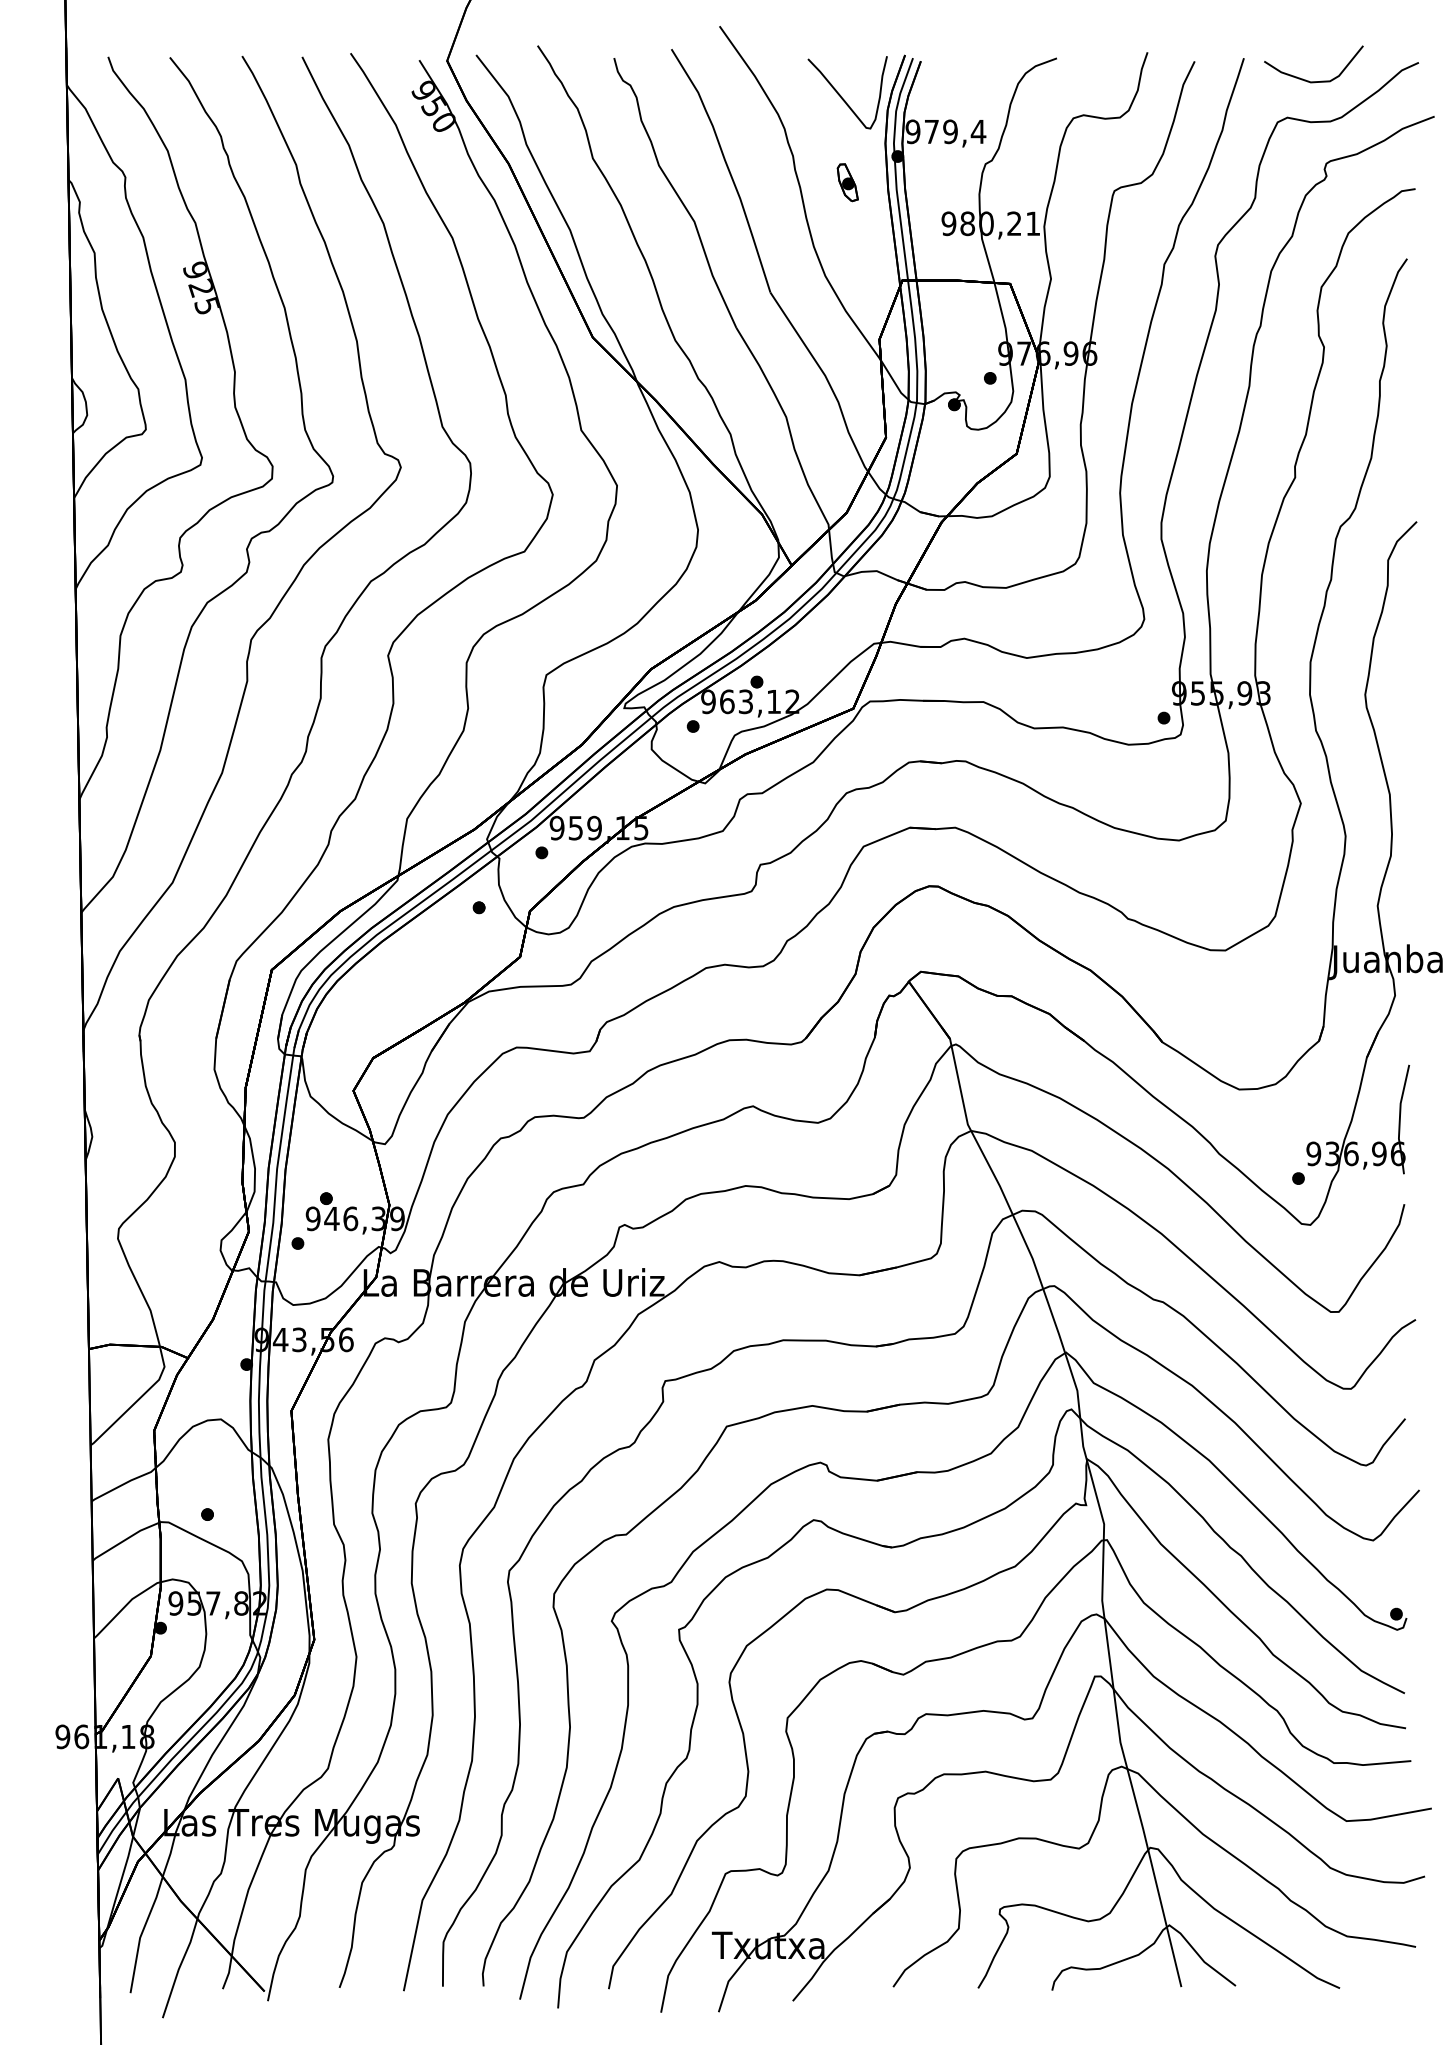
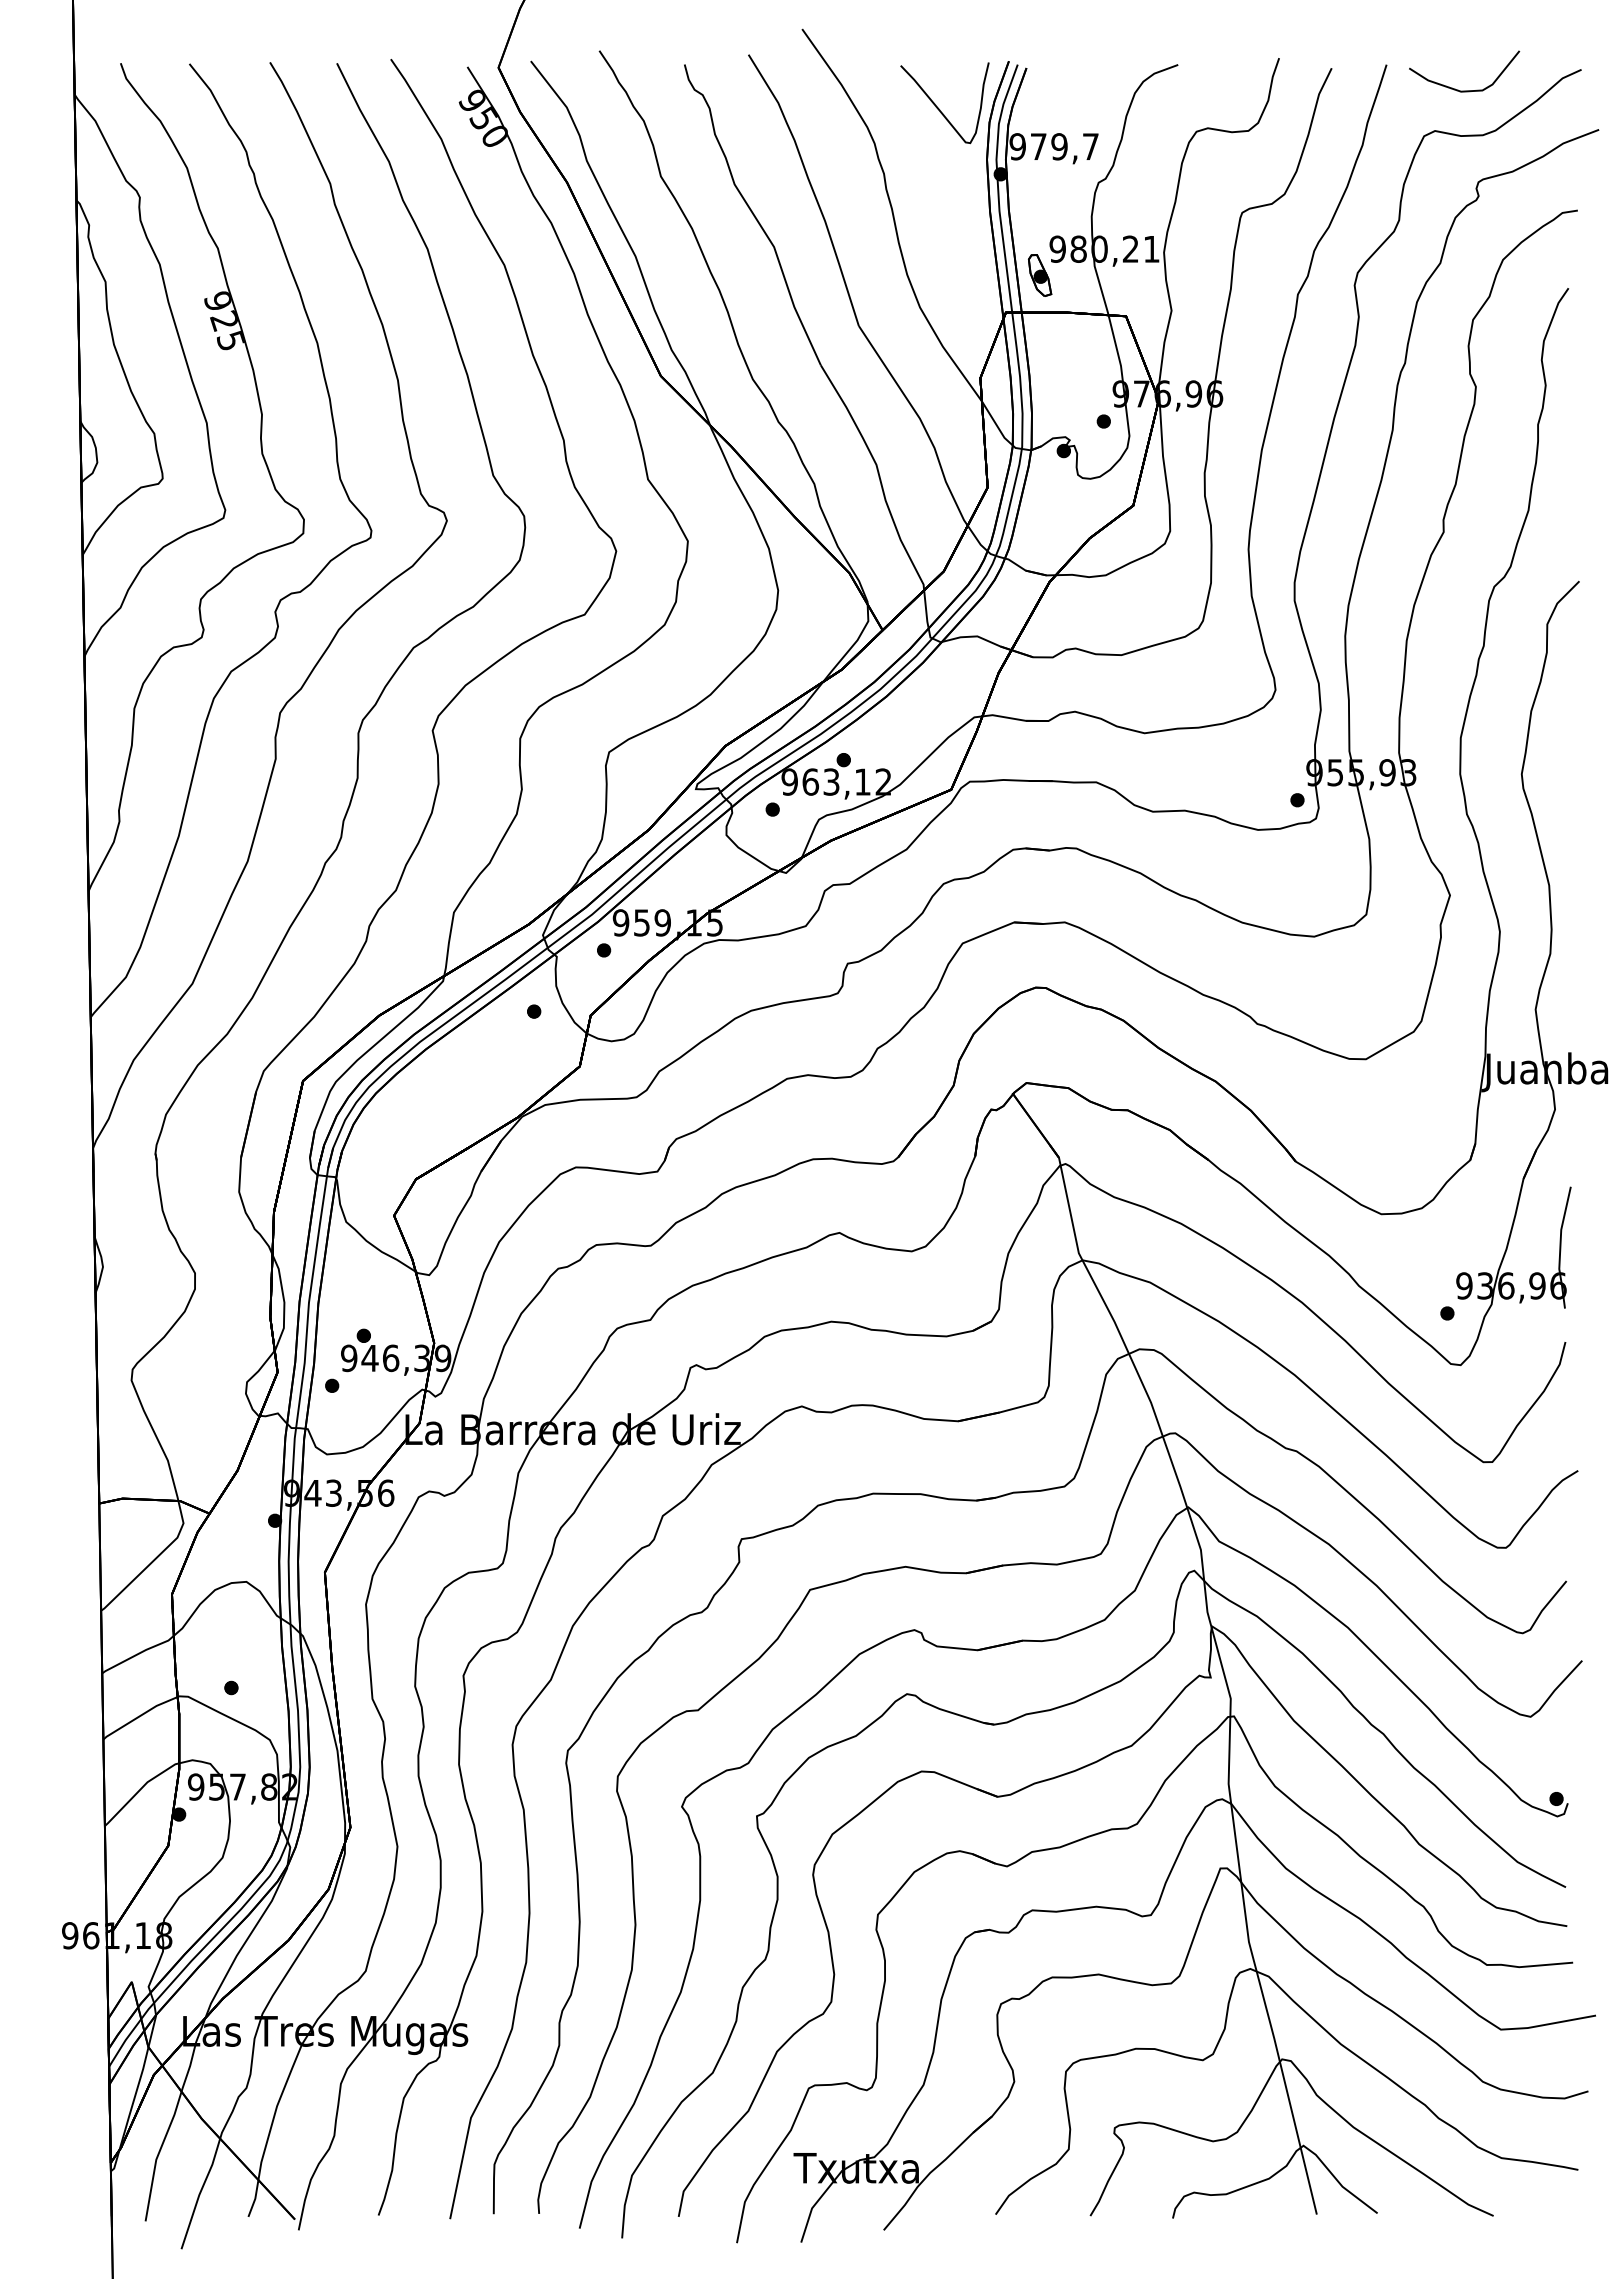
text: (978, 131) -> (1090, 146), 979,4 -> 979,7
part: (847, 182) -> (1039, 275), moved

